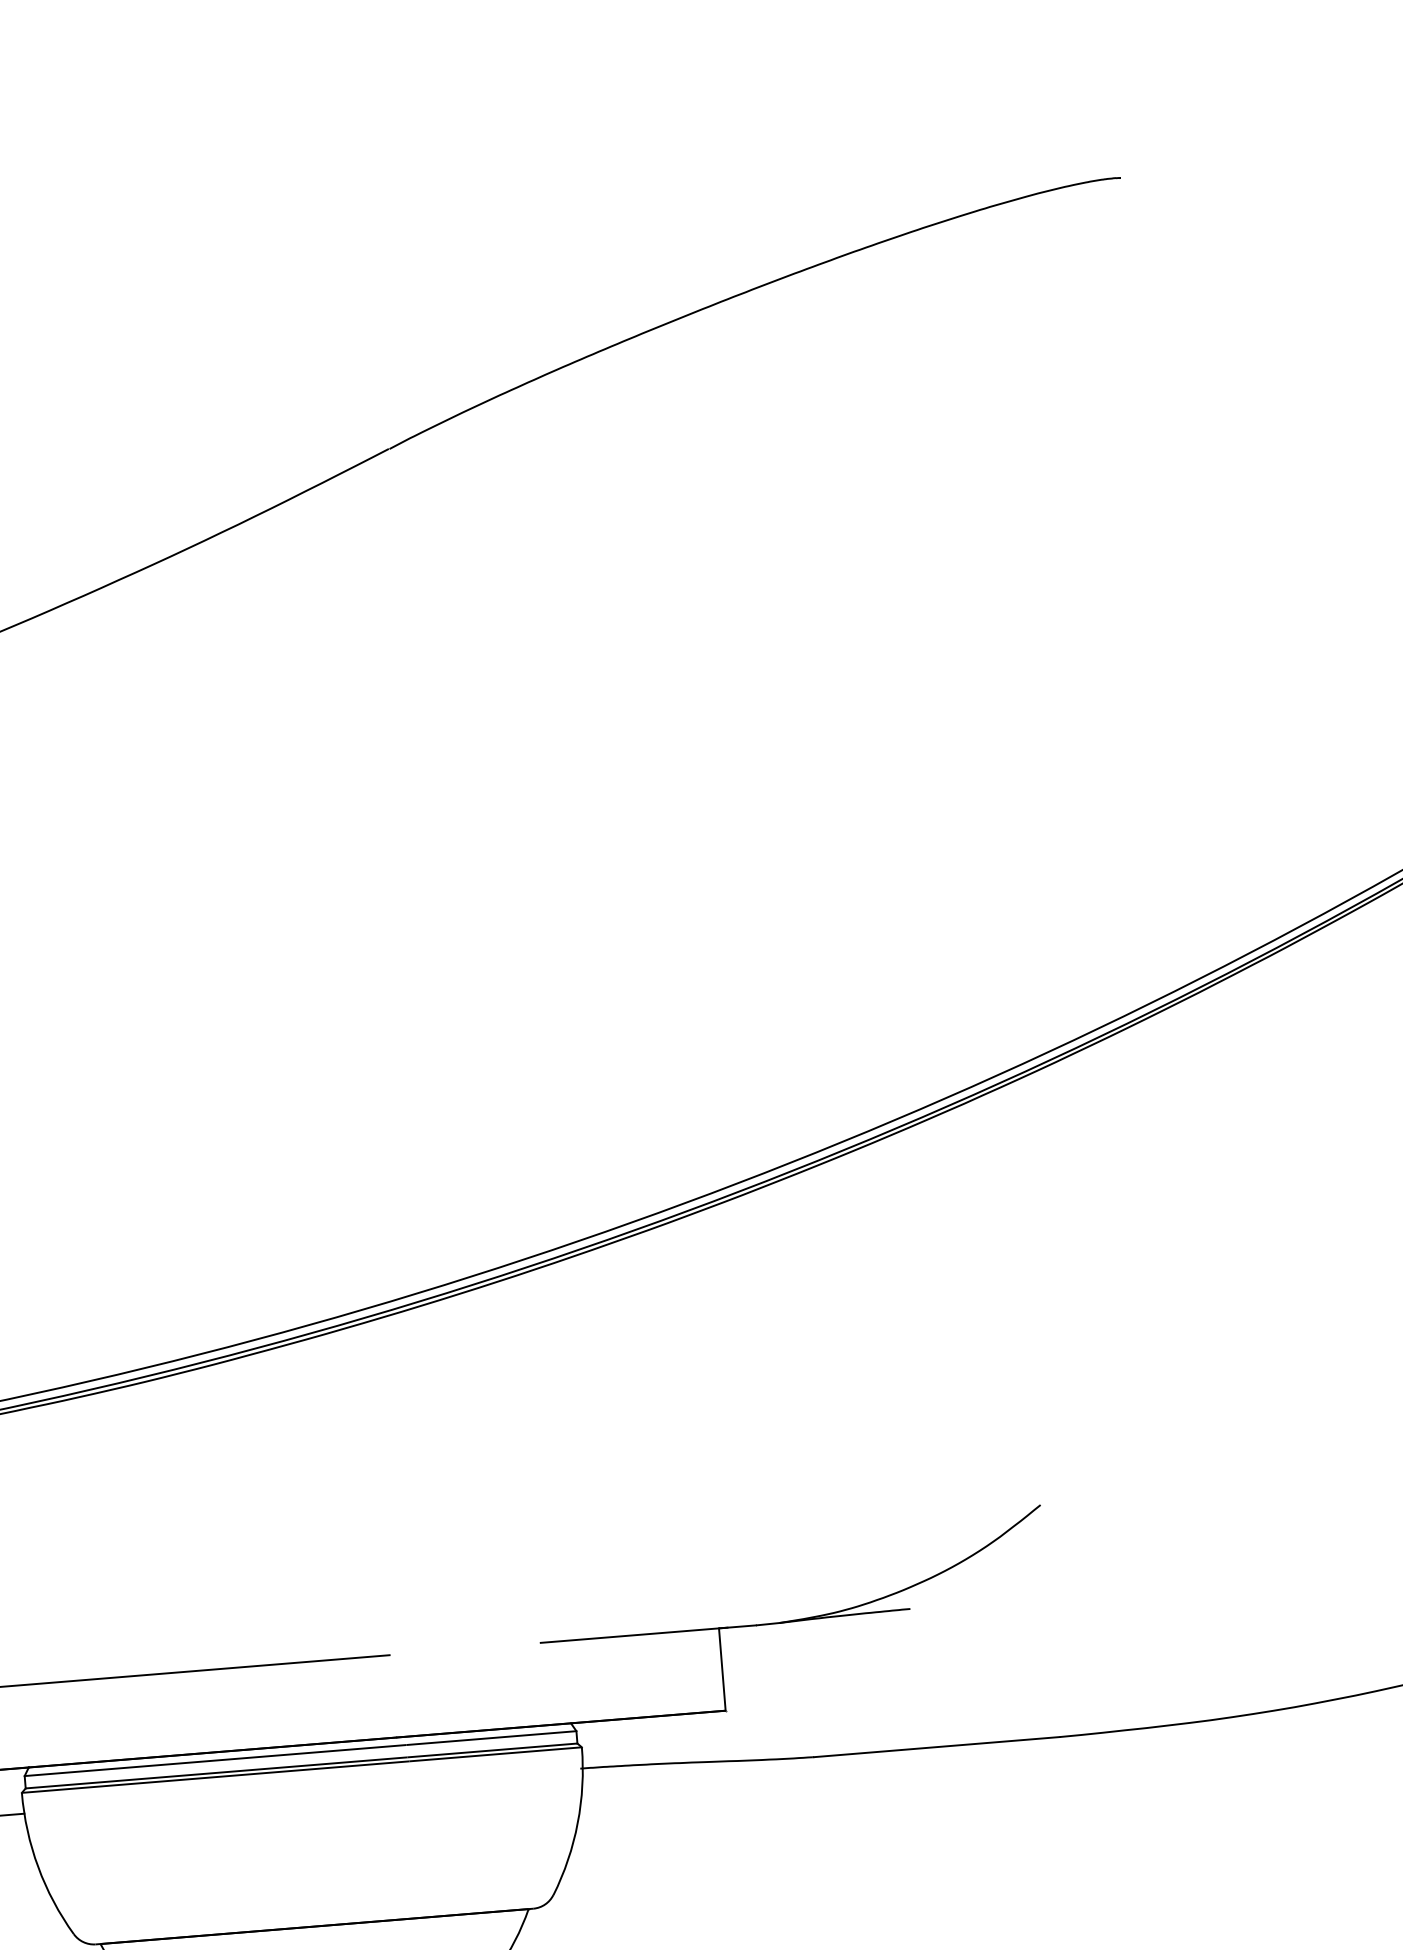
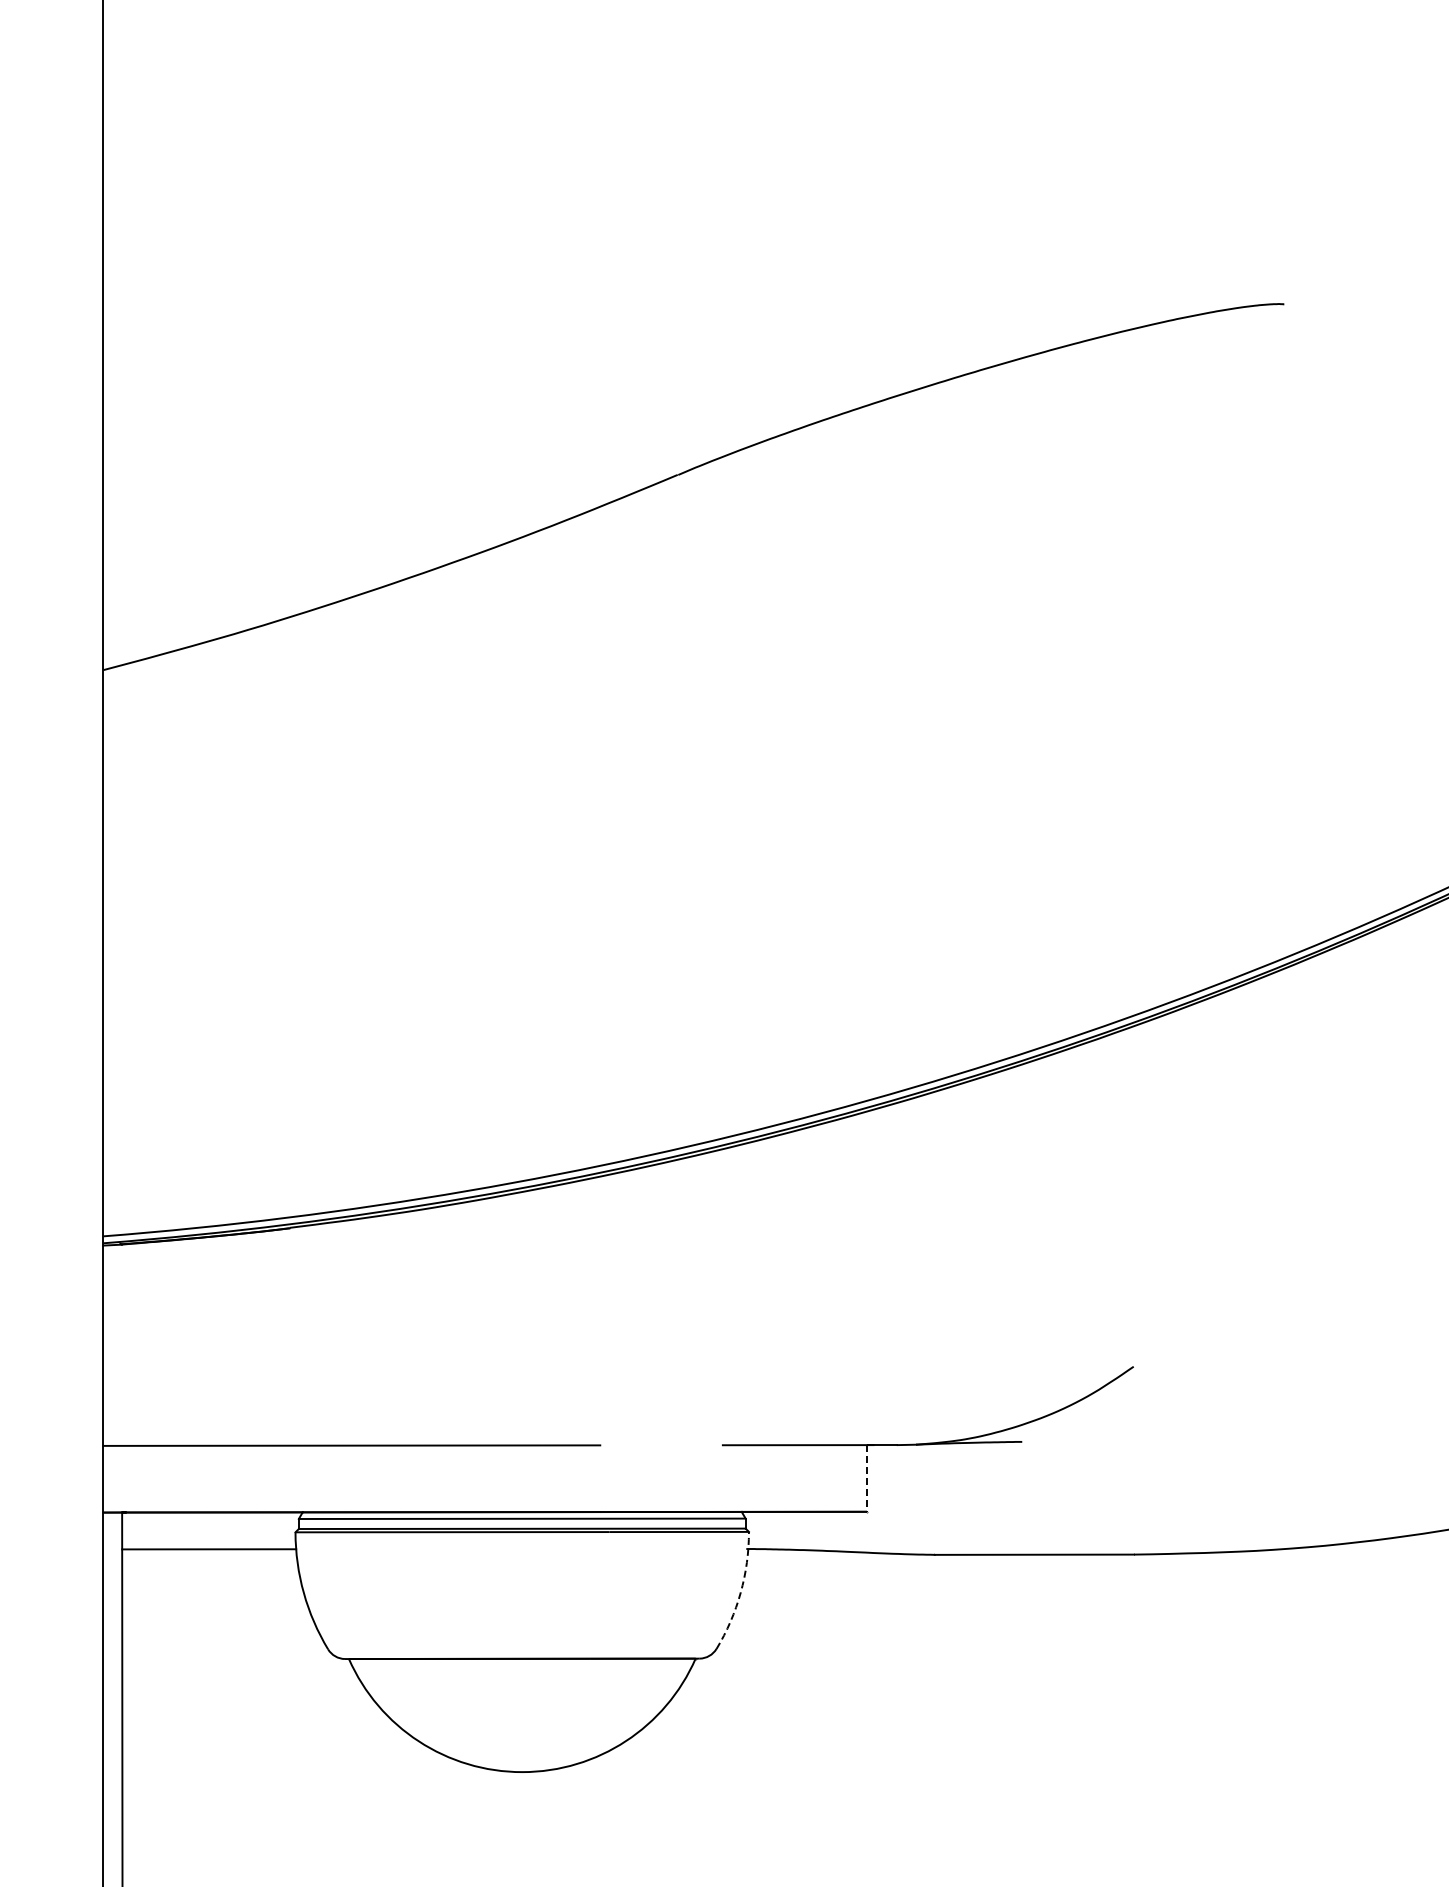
line: (721, 1669) -> (866, 1478), solid -> dashed
arc: (577, 1822) -> (740, 1592), solid -> dashed

